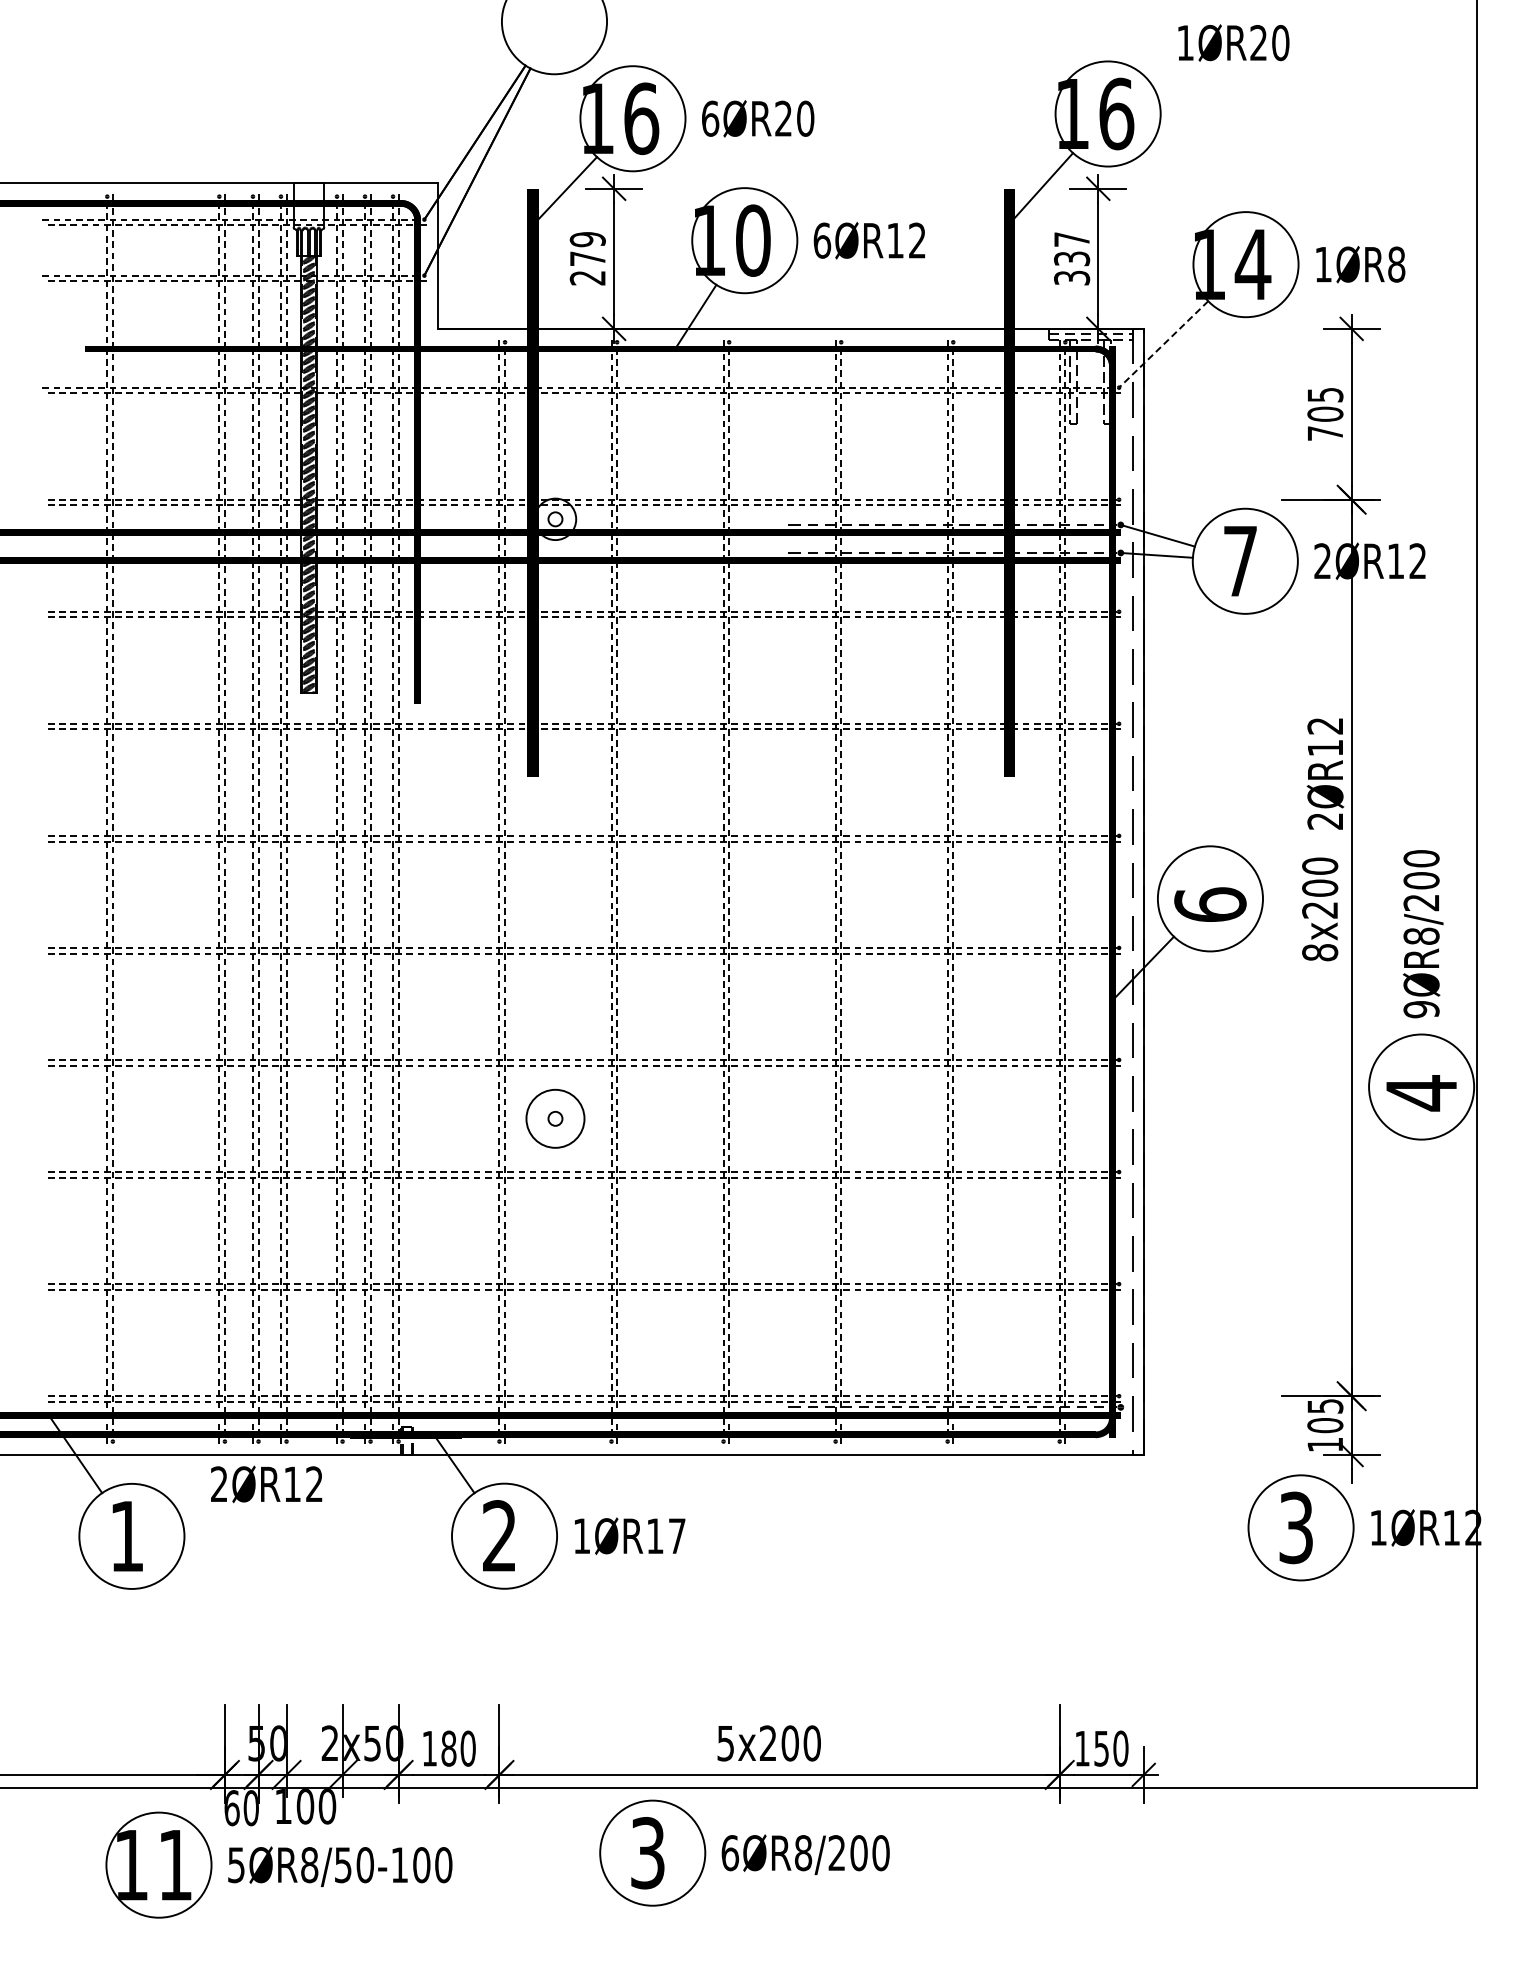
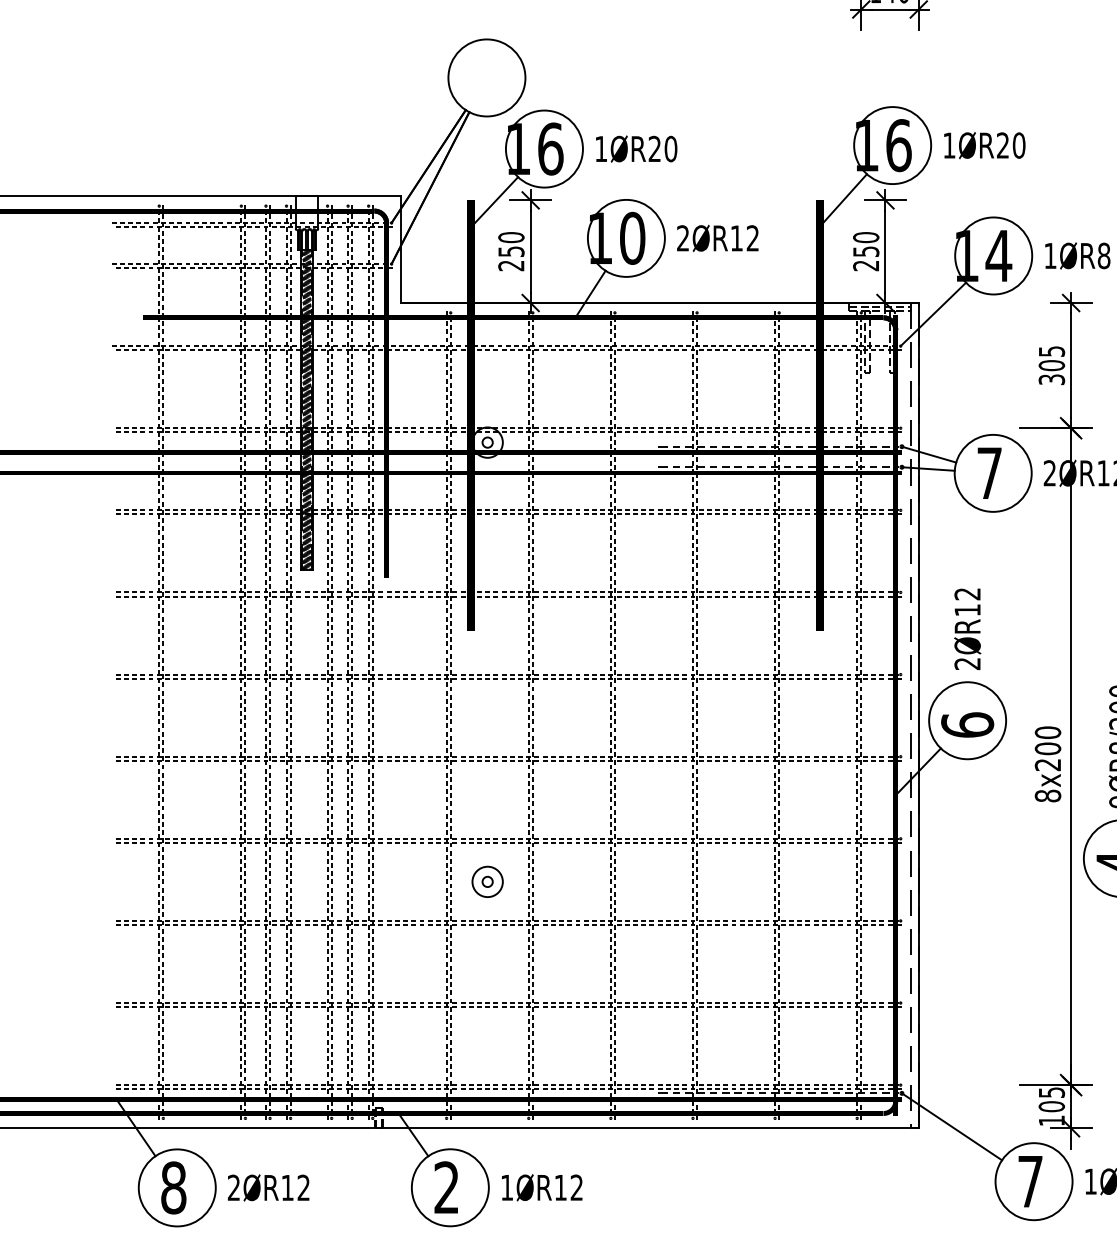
text: (1233, 42) -> (984, 145), moved
text: (710, 118) -> (601, 148), 6ØR20 -> 1ØR20
text: (822, 240) -> (683, 238), 6ØR12 -> 2ØR12
text: (587, 249) -> (511, 244), 279 -> 250
text: (1072, 258) -> (866, 251), 337 -> 250
line: (1163, 344) -> (933, 314), dashed -> solid
text: (1325, 433) -> (1051, 379), 705 -> 305
text: (1325, 773) -> (967, 628), moved
text: (1320, 909) -> (1048, 764), moved
circle: (555, 1118) -> (487, 881), size x0.71
line: (1188, 1452) -> (951, 1126), added
text: (266, 1484) -> (268, 1187), moved
text: (1295, 1527) -> (1029, 1181), 3 -> 7
text: (676, 1535) -> (576, 1187), 1ØR17 -> 1ØR12
text: (127, 1536) -> (174, 1187), 1 -> 8

